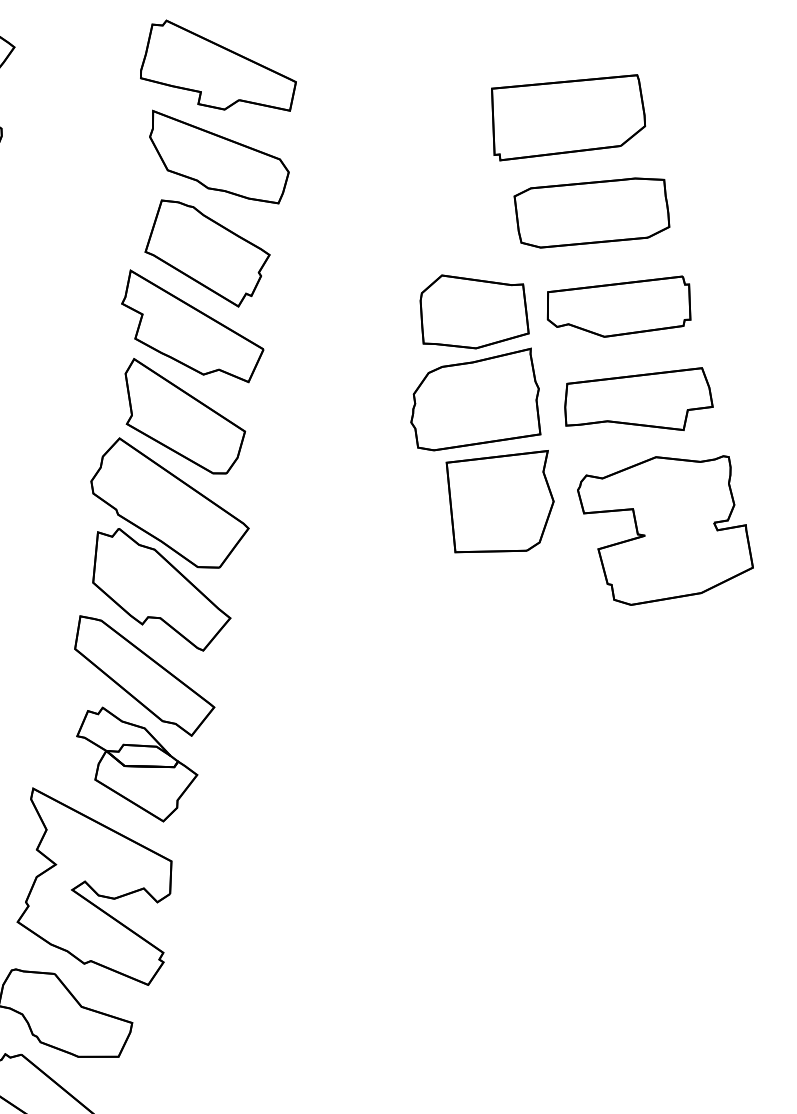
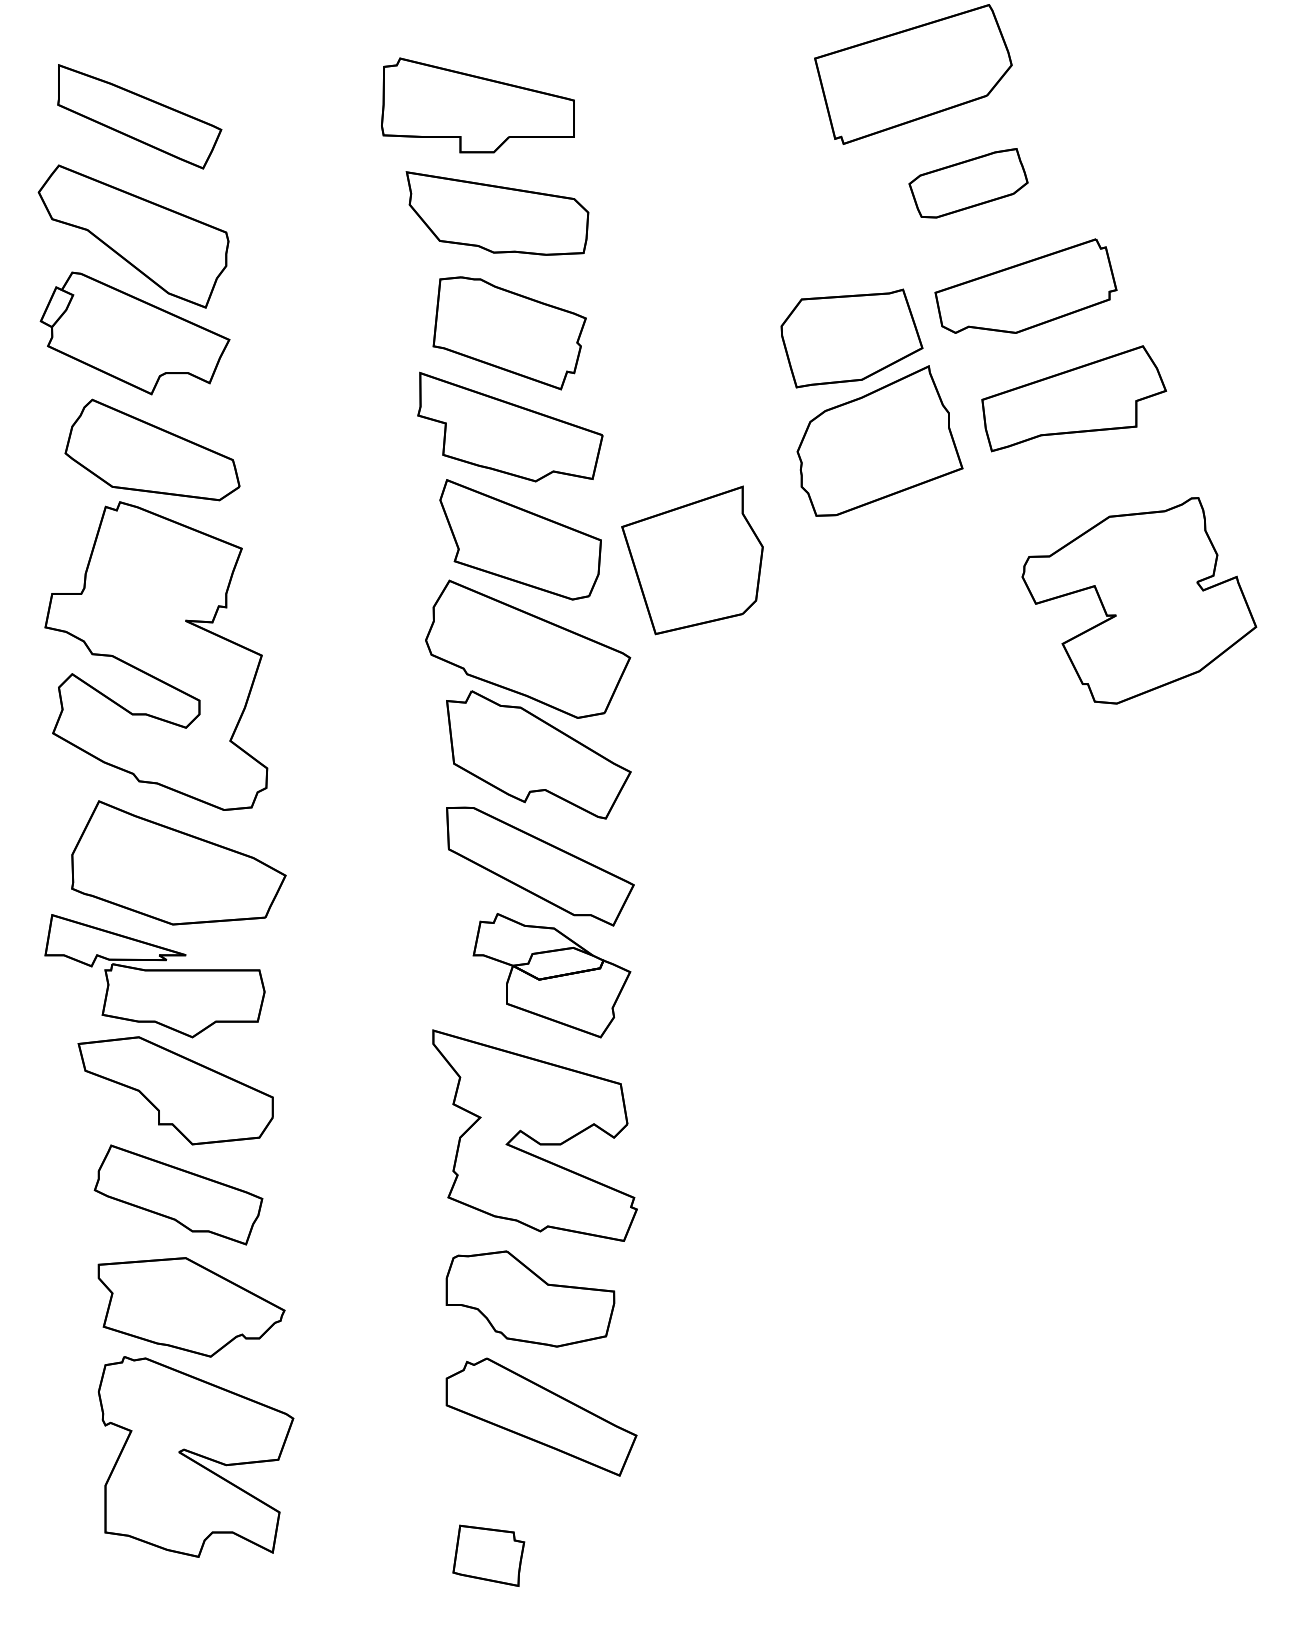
part: (591, 211) -> (968, 183), size x0.6
part: (496, 500) -> (692, 560), moved
part: (665, 527) -> (1139, 600), moved

